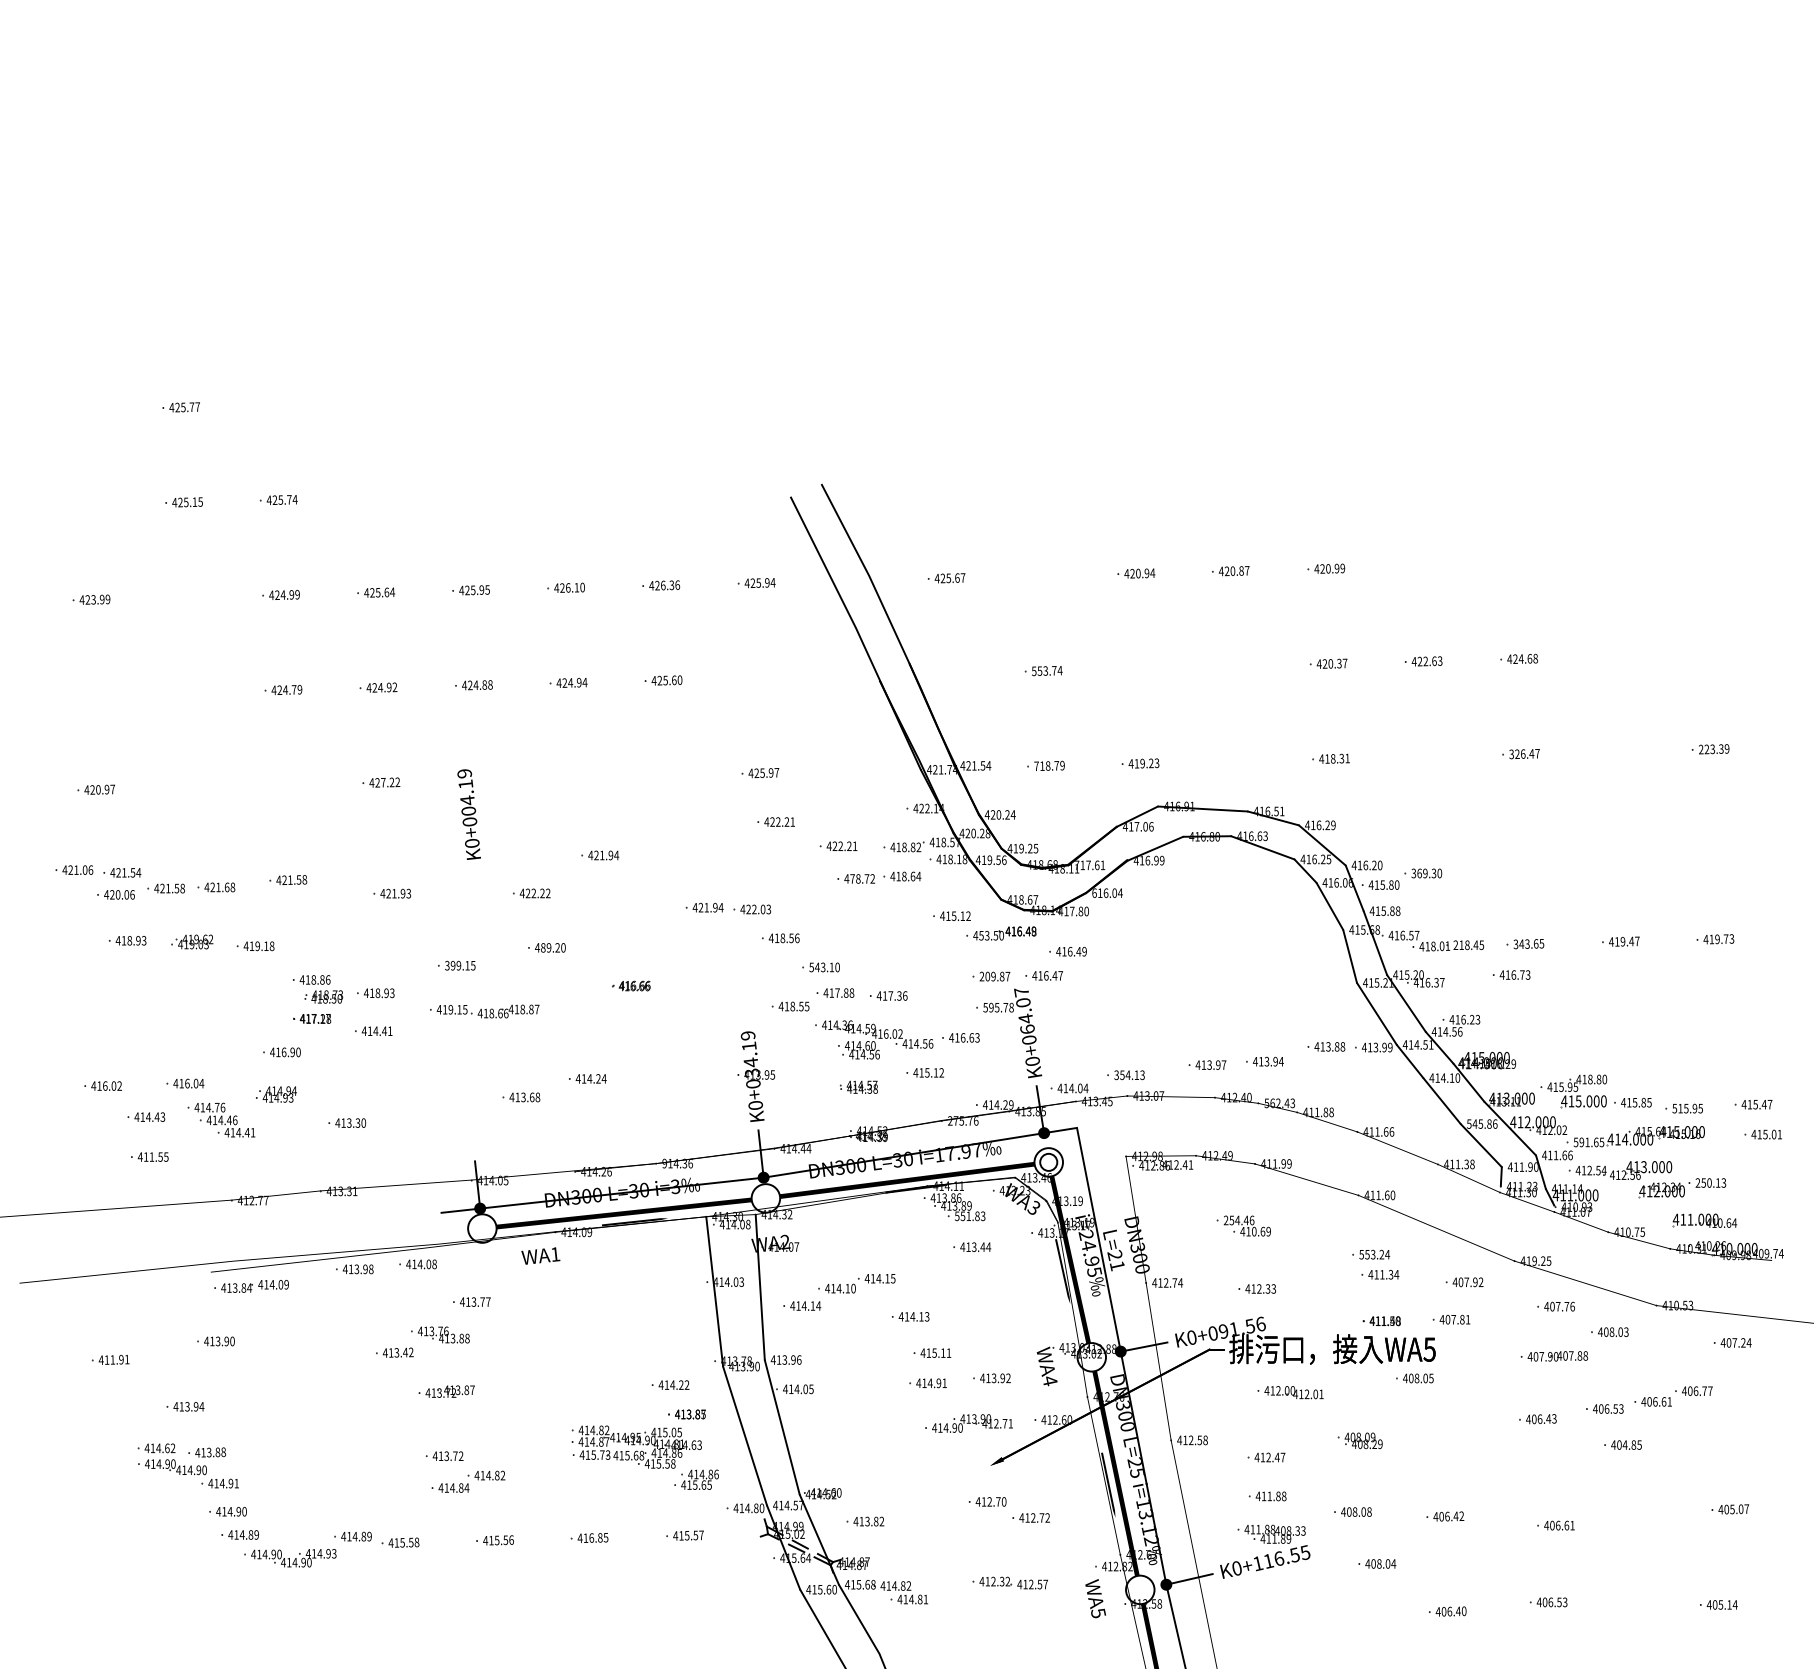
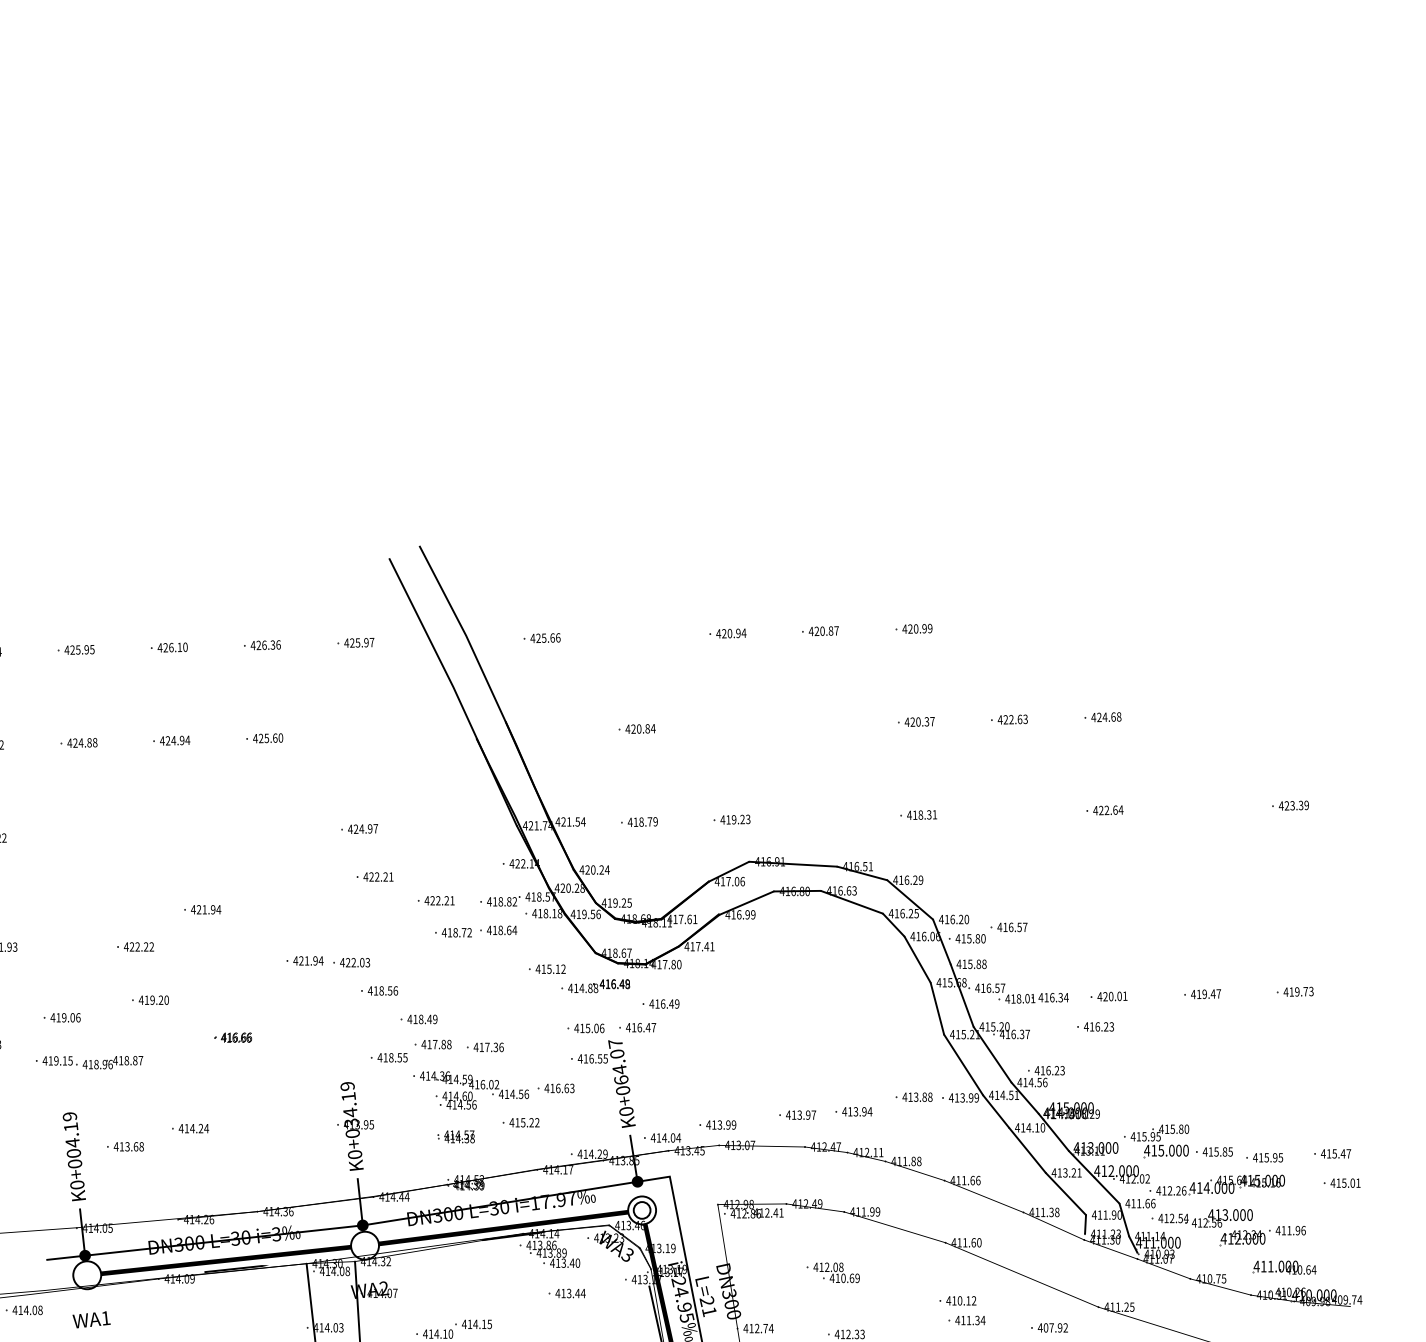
text: (962, 577) -> (557, 637), 425.67 -> 425.66
text: (772, 582) -> (371, 642), 425.94 -> 425.97
text: (1043, 671) -> (636, 729), 553.74 -> 420.84
text: (1700, 749) -> (1280, 805), 223.39 -> 423.39
text: (1524, 754) -> (1108, 810), 326.47 -> 422.64
text: (1036, 765) -> (630, 821), 718.79 -> 418.79
text: (762, 772) -> (361, 828), 425.97 -> 424.97
text: (468, 814) -> (73, 1156), moved
text: (1076, 864) -> (669, 918), 717.61 -> 417.61
text: (1426, 873) -> (1012, 927), 369.30 -> 416.57
text: (852, 878) -> (449, 932), 478.72 -> 418.72
text: (1107, 892) -> (699, 946), 616.04 -> 417.41
text: (991, 935) -> (586, 988), 453.50 -> 414.88
text: (1528, 944) -> (1112, 996), 343.65 -> 420.01
text: (1468, 945) -> (1053, 997), 218.45 -> 416.34
text: (543, 947) -> (147, 999), 489.20 -> 419.20
text: (459, 965) -> (64, 1017), 399.15 -> 419.06
text: (824, 967) -> (422, 1019), 543.10 -> 418.49
text: (1522, 974) -> (1106, 1026), 416.73 -> 416.23
text: (994, 976) -> (588, 1028), 209.87 -> 415.06
text: (998, 1007) -> (592, 1058), 595.78 -> 416.55
text: (500, 1013) -> (105, 1064), 418.66 -> 418.96
text: (935, 1072) -> (531, 1122), 415.12 -> 415.22
text: (1129, 1075) -> (721, 1125), 354.13 -> 413.99
text: (1590, 1079) -> (1172, 1129), 418.80 -> 415.80
text: (1249, 1096) -> (838, 1145), 412.40 -> 412.47
text: (1279, 1103) -> (868, 1152), 562.43 -> 412.11
text: (1674, 1108) -> (1255, 1157), 515.95 -> 415.95
text: (962, 1120) -> (557, 1169), 275.76 -> 414.17
text: (1481, 1123) -> (1066, 1172), 545.86 -> 413.21
text: (1588, 1142) -> (1170, 1190), 591.65 -> 412.26
text: (664, 1163) -> (265, 1211), 914.36 -> 414.36
text: (1710, 1182) -> (1290, 1230), 250.13 -> 411.96
text: (961, 1185) -> (556, 1233), 414.11 -> 414.14
text: (969, 1216) -> (564, 1263), 551.83 -> 413.40
text: (1238, 1220) -> (828, 1267), 254.46 -> 412.08
text: (1374, 1254) -> (961, 1300), 553.24 -> 410.12
text: (540, 1255) -> (91, 1319), moved
text: (1534, 1260) -> (1118, 1306), 419.25 -> 411.25

